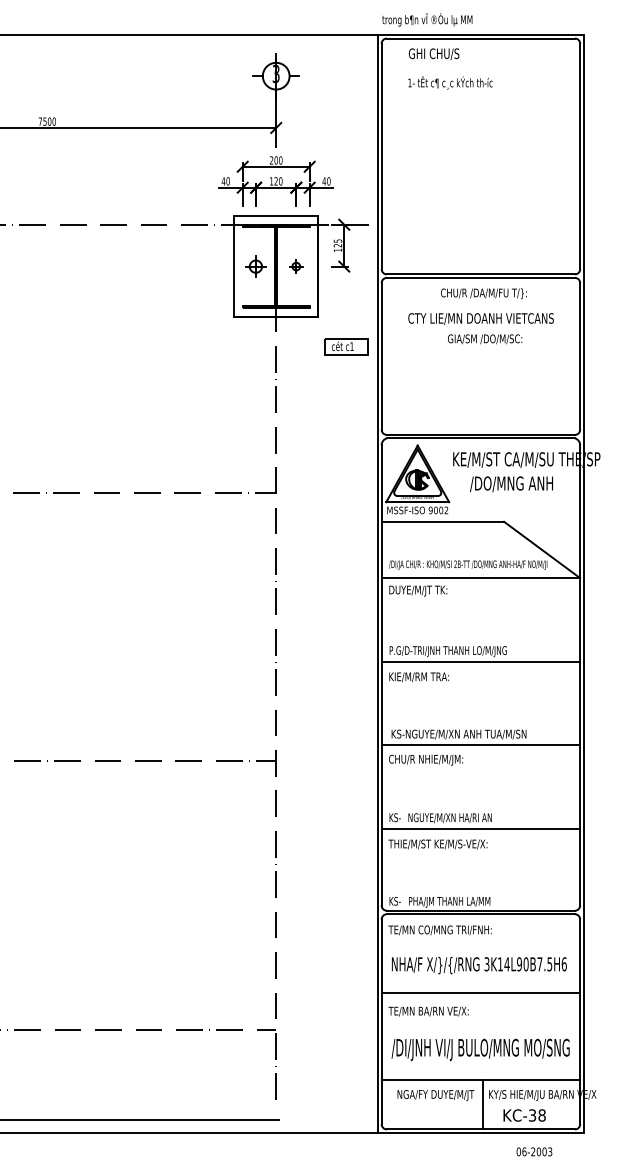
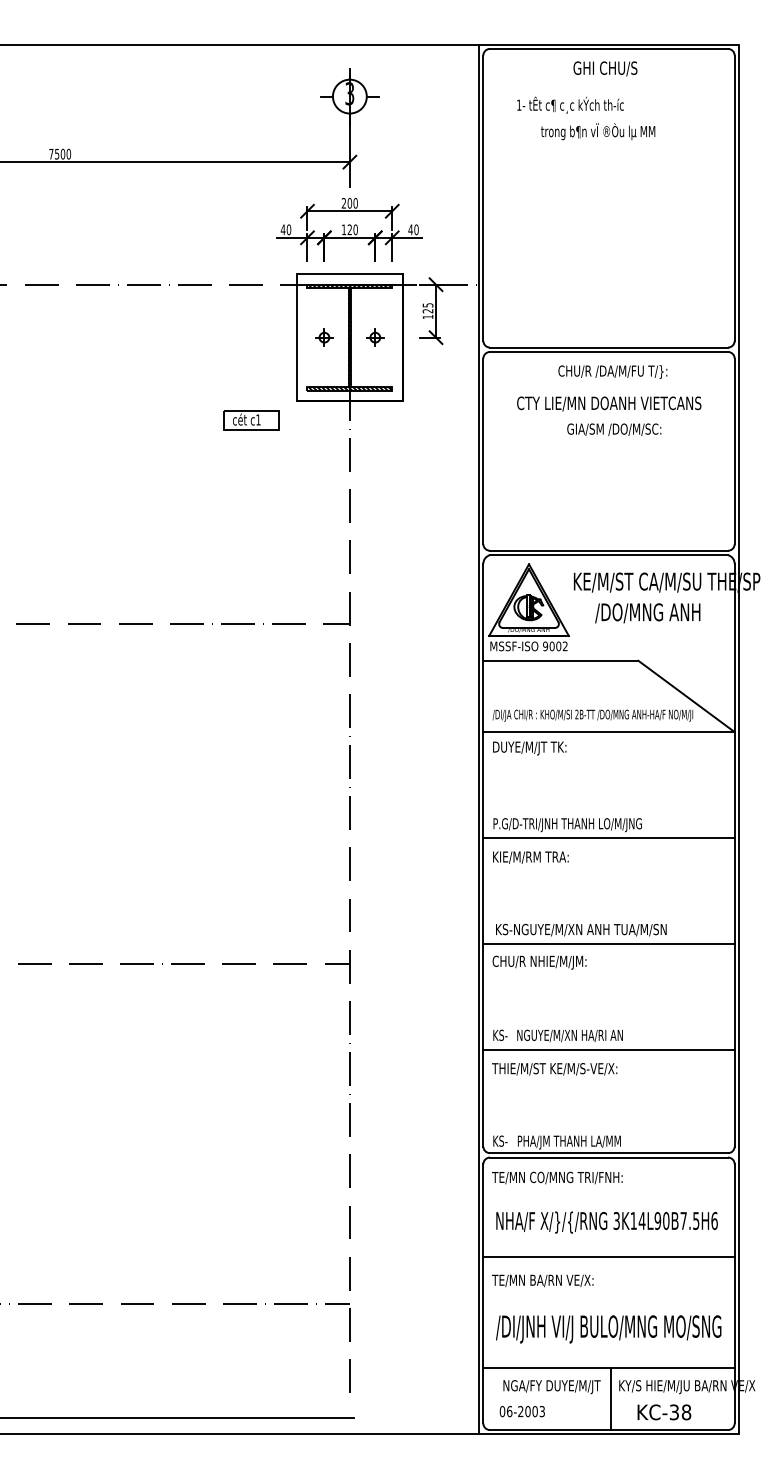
text: (427, 19) -> (598, 131), moved
text: (433, 54) -> (604, 69), moved
part: (256, 266) -> (324, 337), size x0.62
part: (346, 346) -> (251, 419), moved
text: (534, 1151) -> (522, 1411), moved

